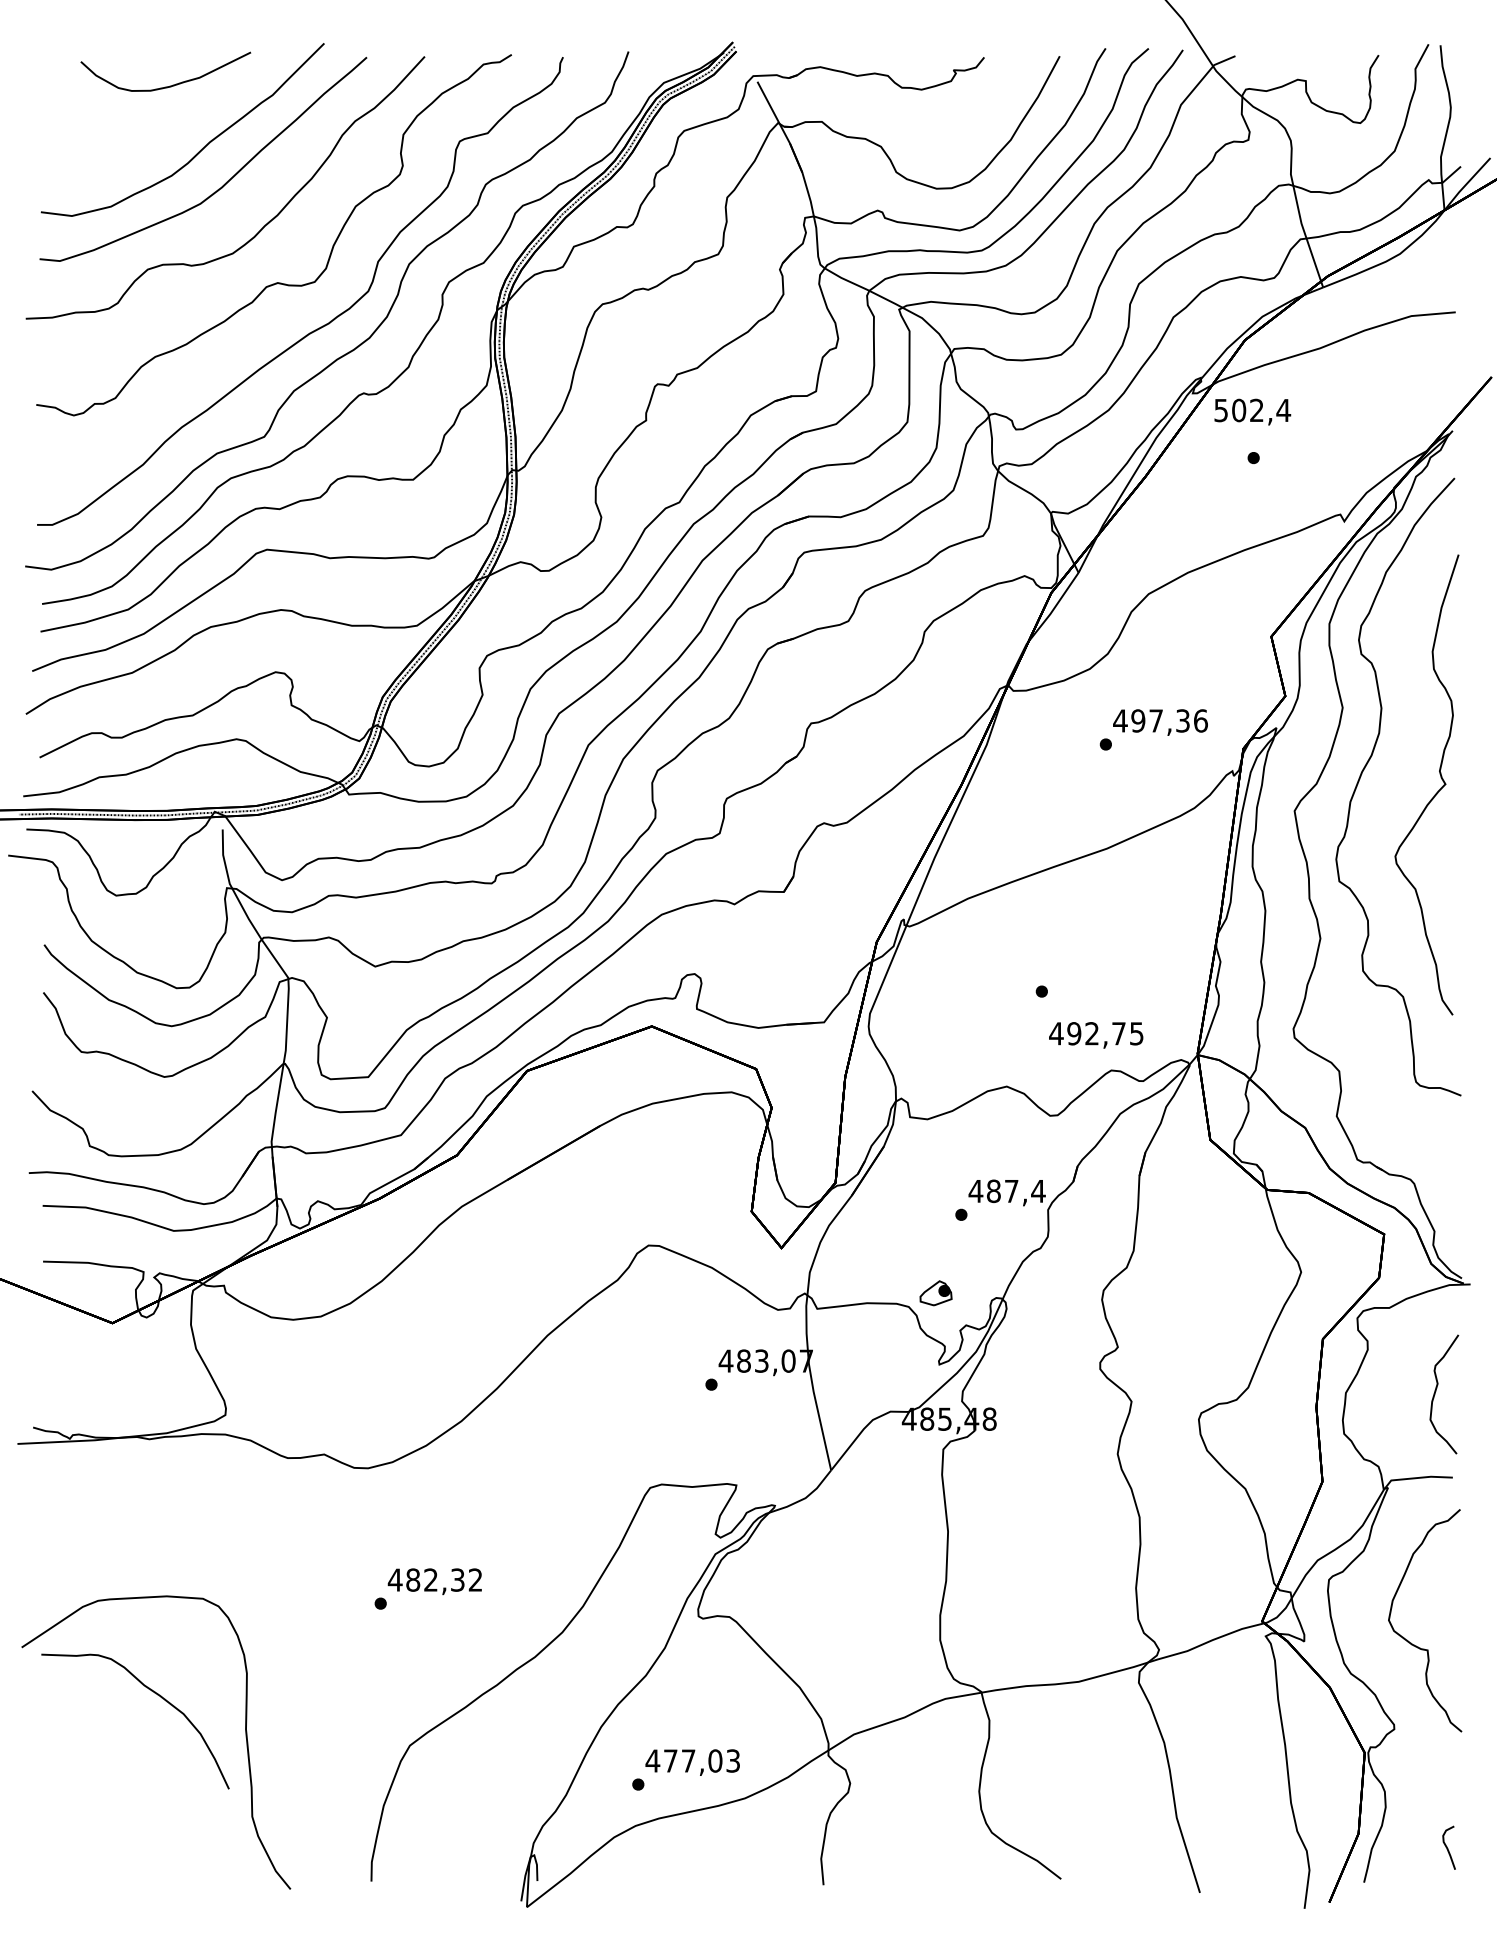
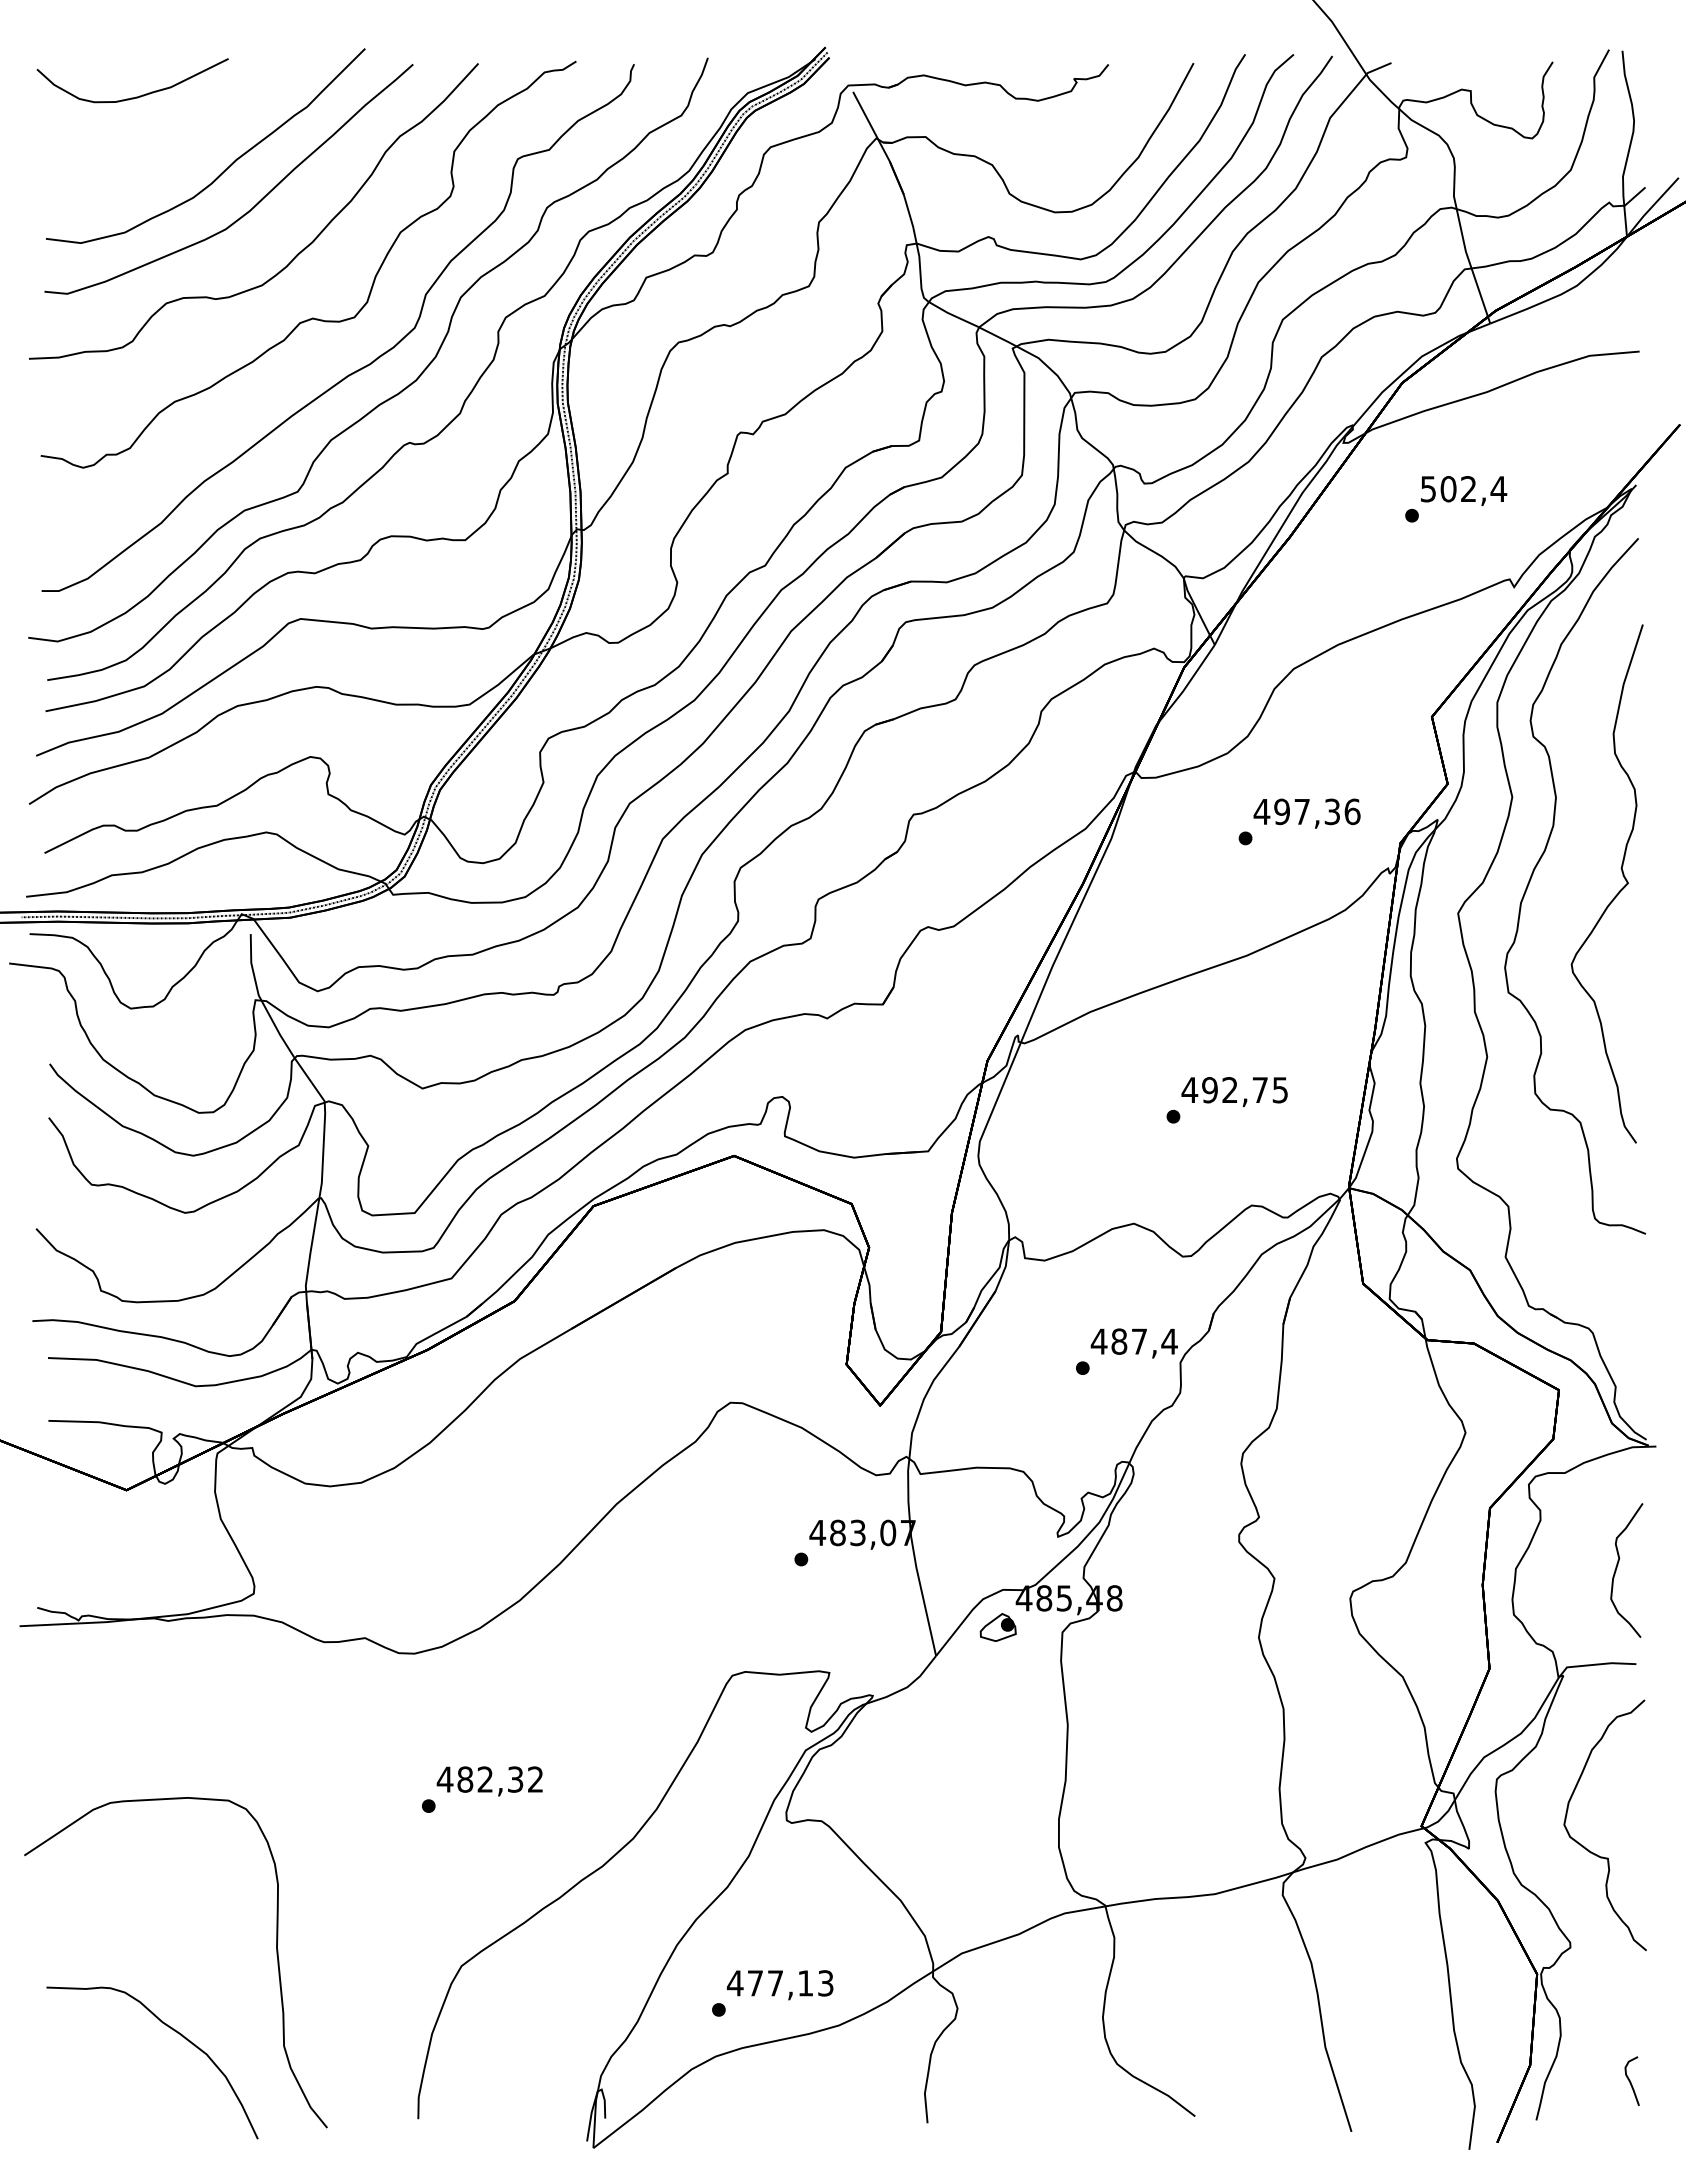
part: (169, 85) -> (136, 96), moved
text: (1253, 411) -> (1464, 490), moved
text: (1096, 1034) -> (1234, 1091), moved
part: (935, 1293) -> (997, 1627), moved
curve: (155, 1693) -> (174, 2031), moved
text: (715, 1761) -> (805, 1983), 477,03 -> 477,13

